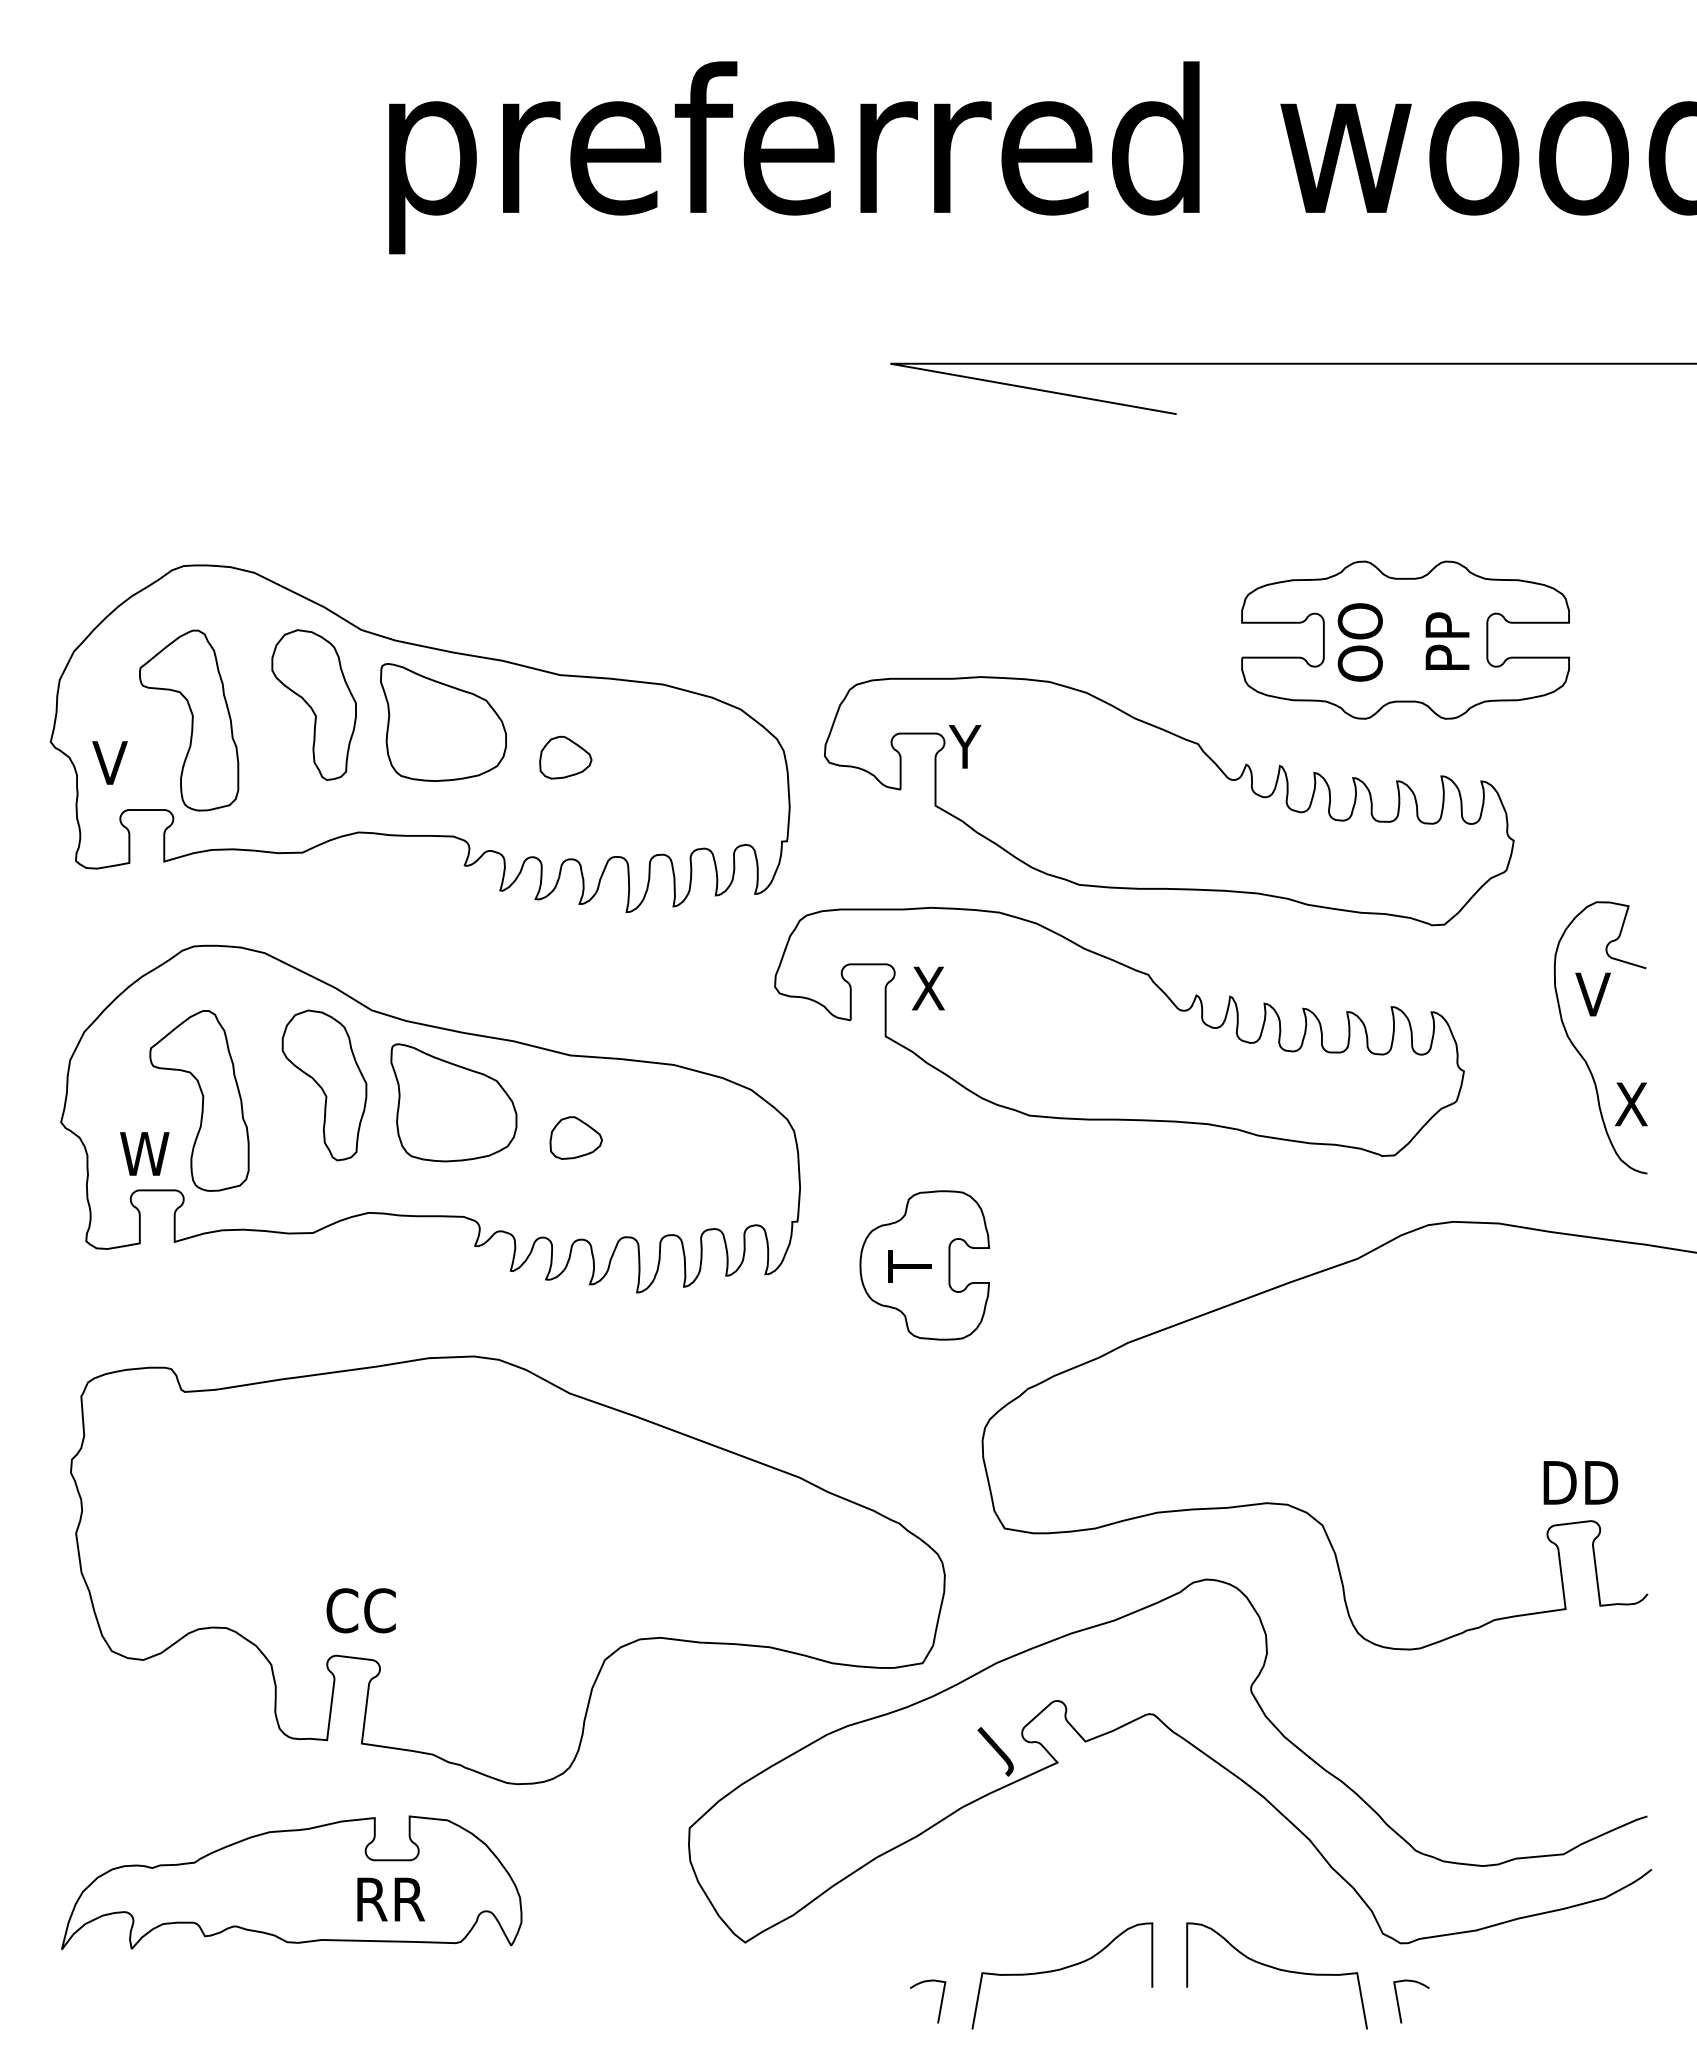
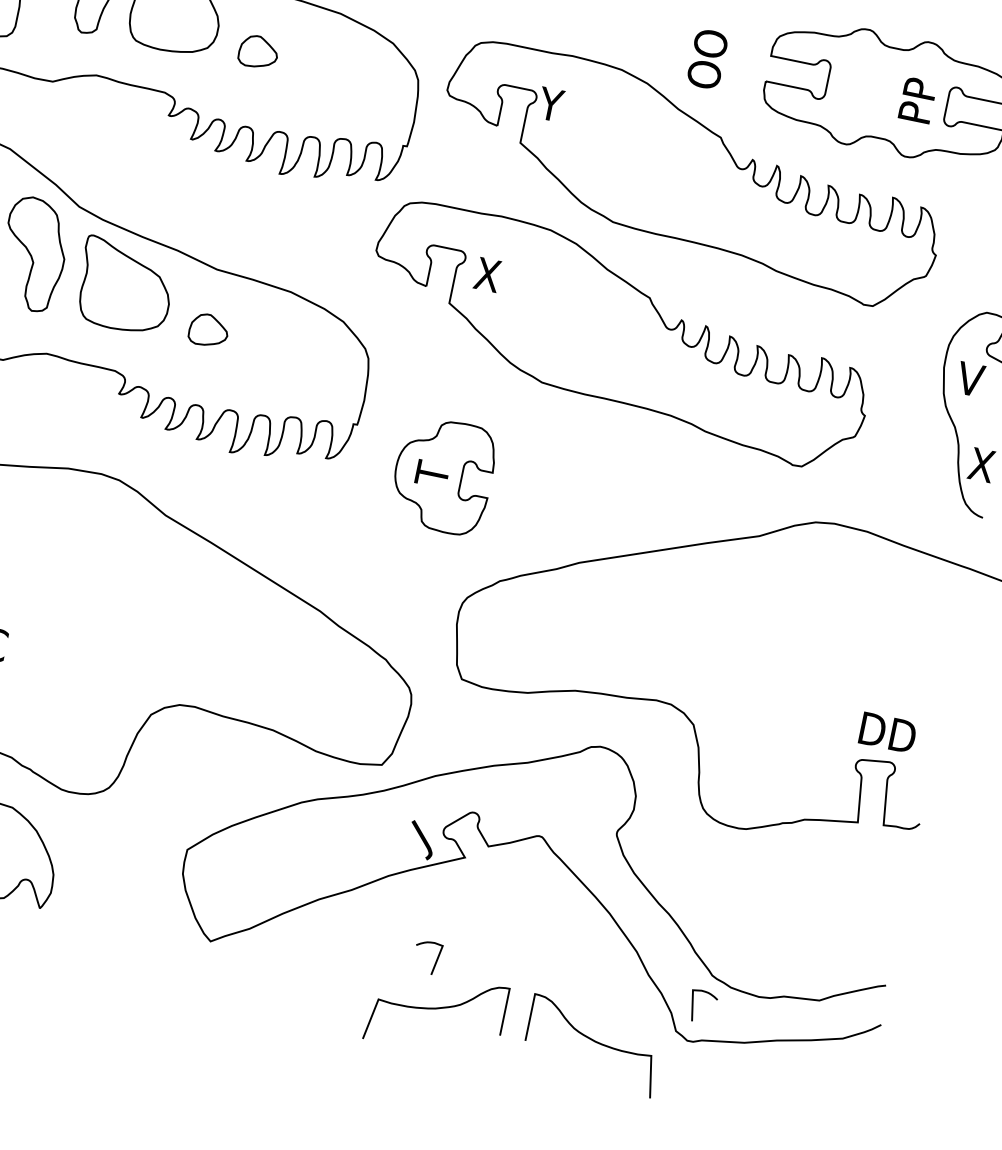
text: (1359, 642) -> (706, 59), moved
curve: (940, 2002) -> (436, 960), moved
curve: (1399, 2005) -> (693, 1007), moved

